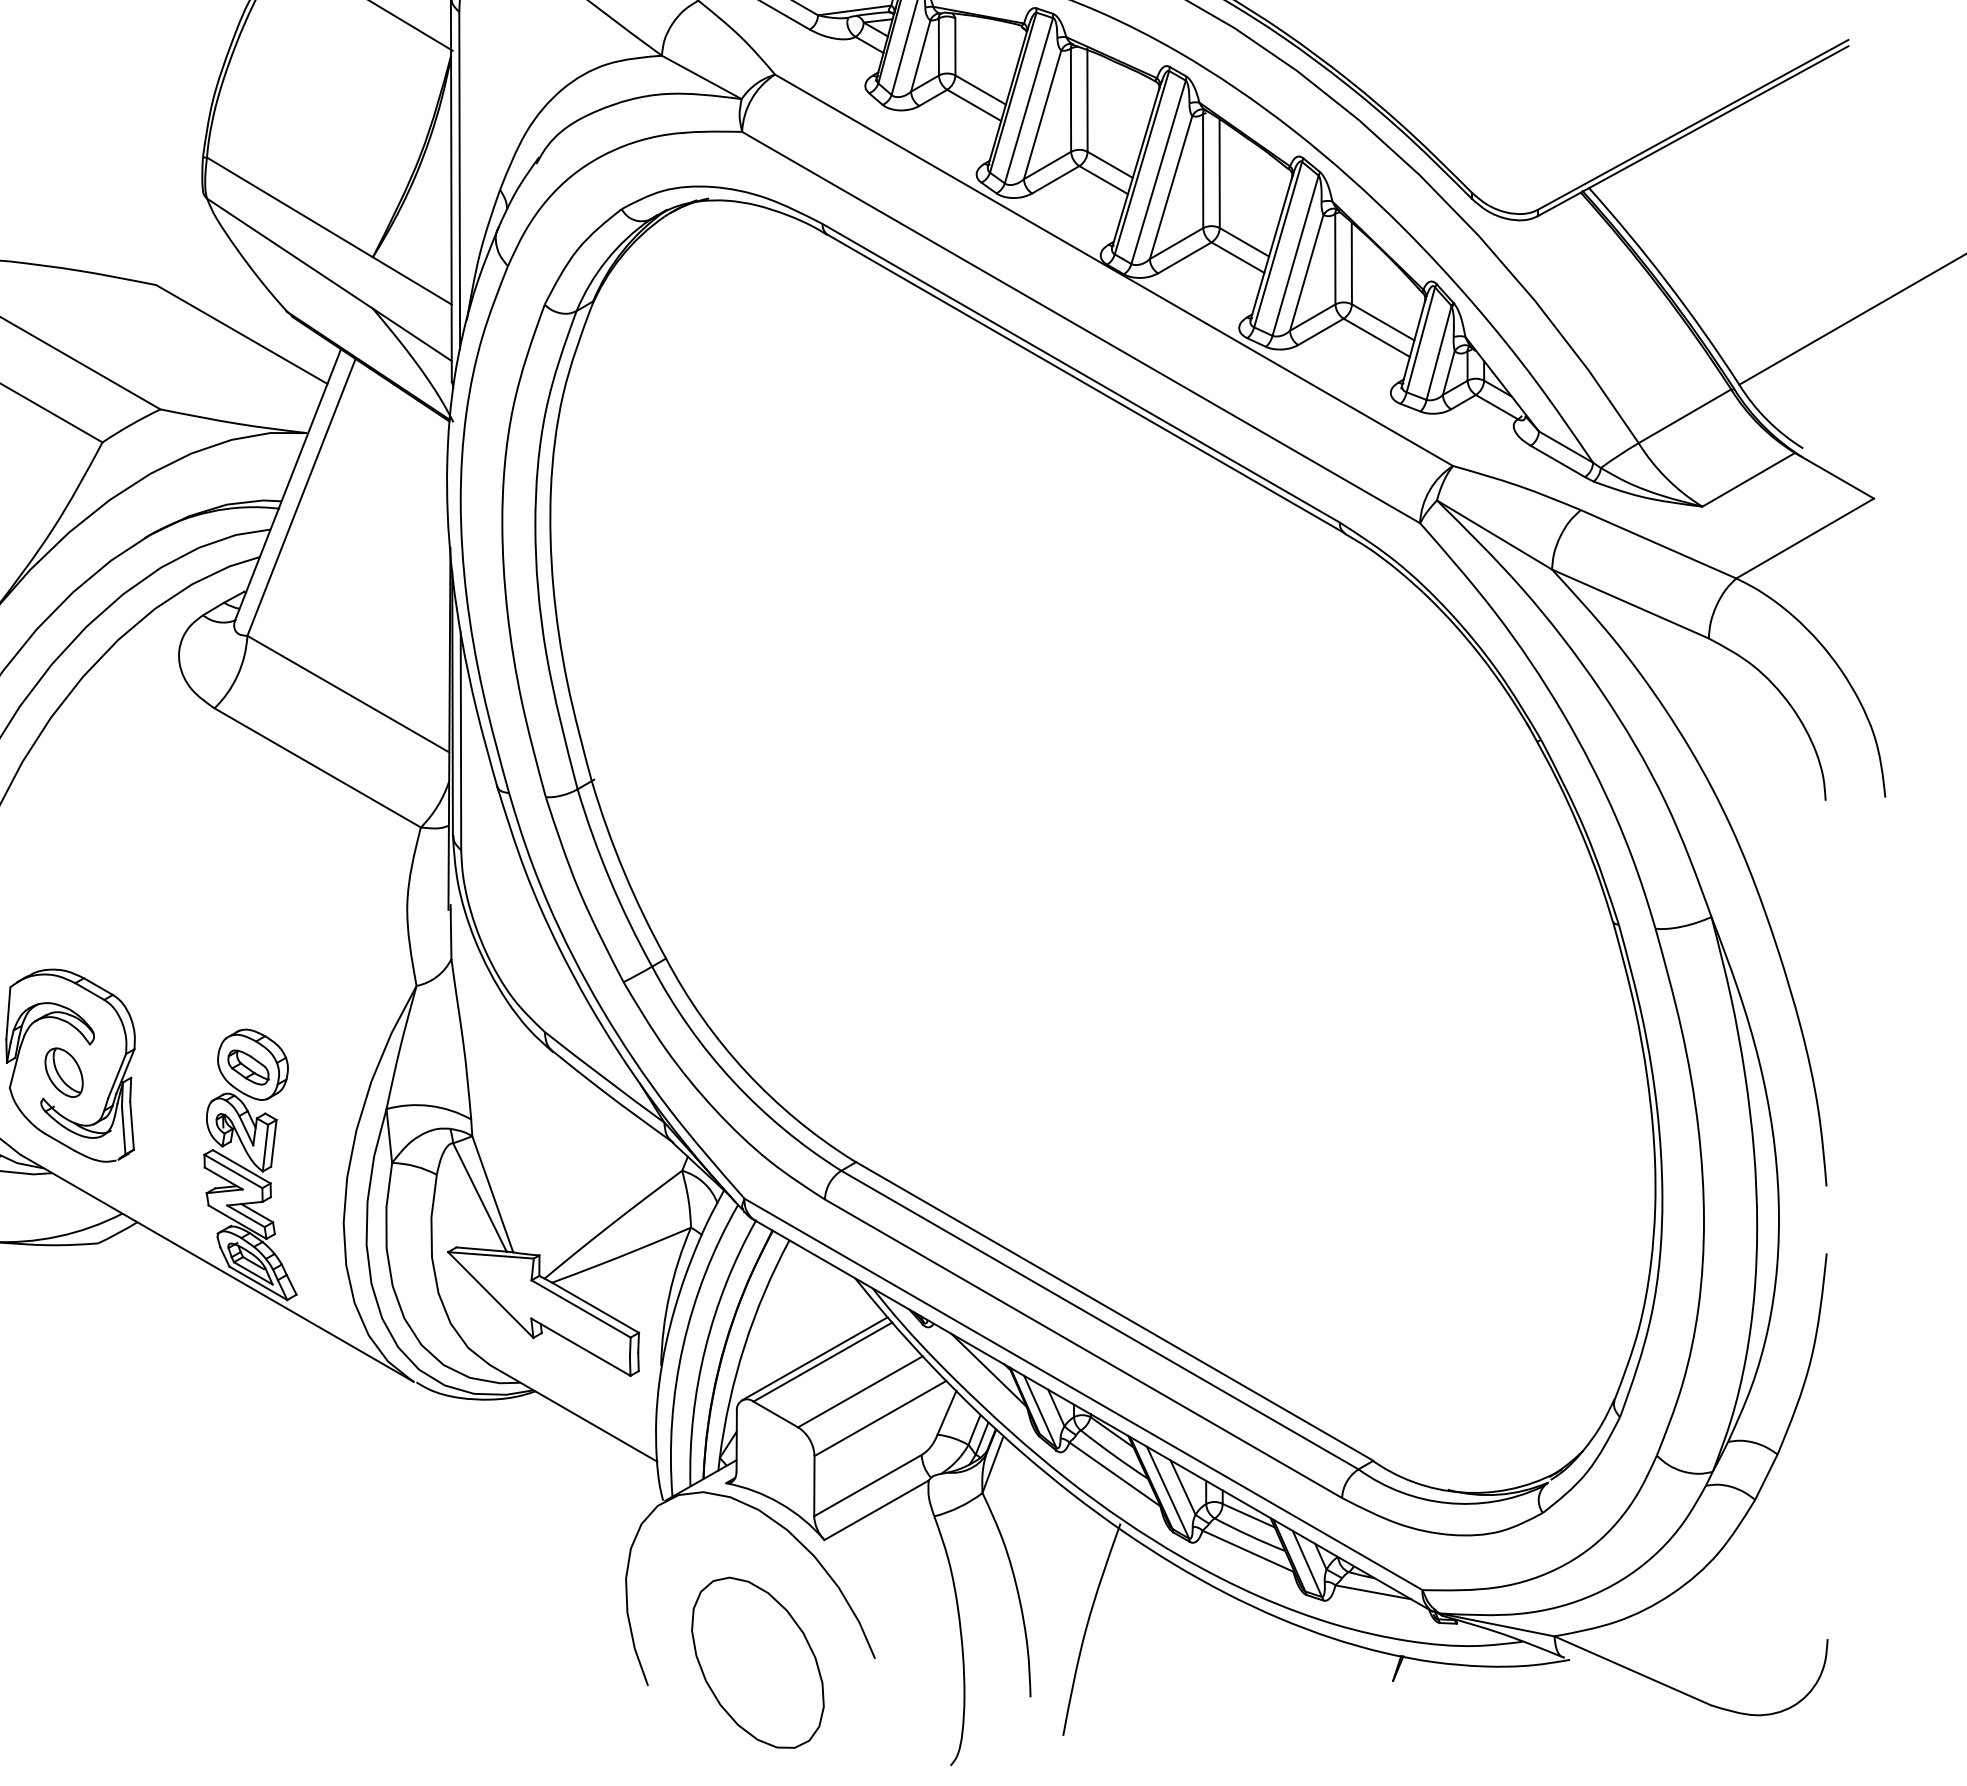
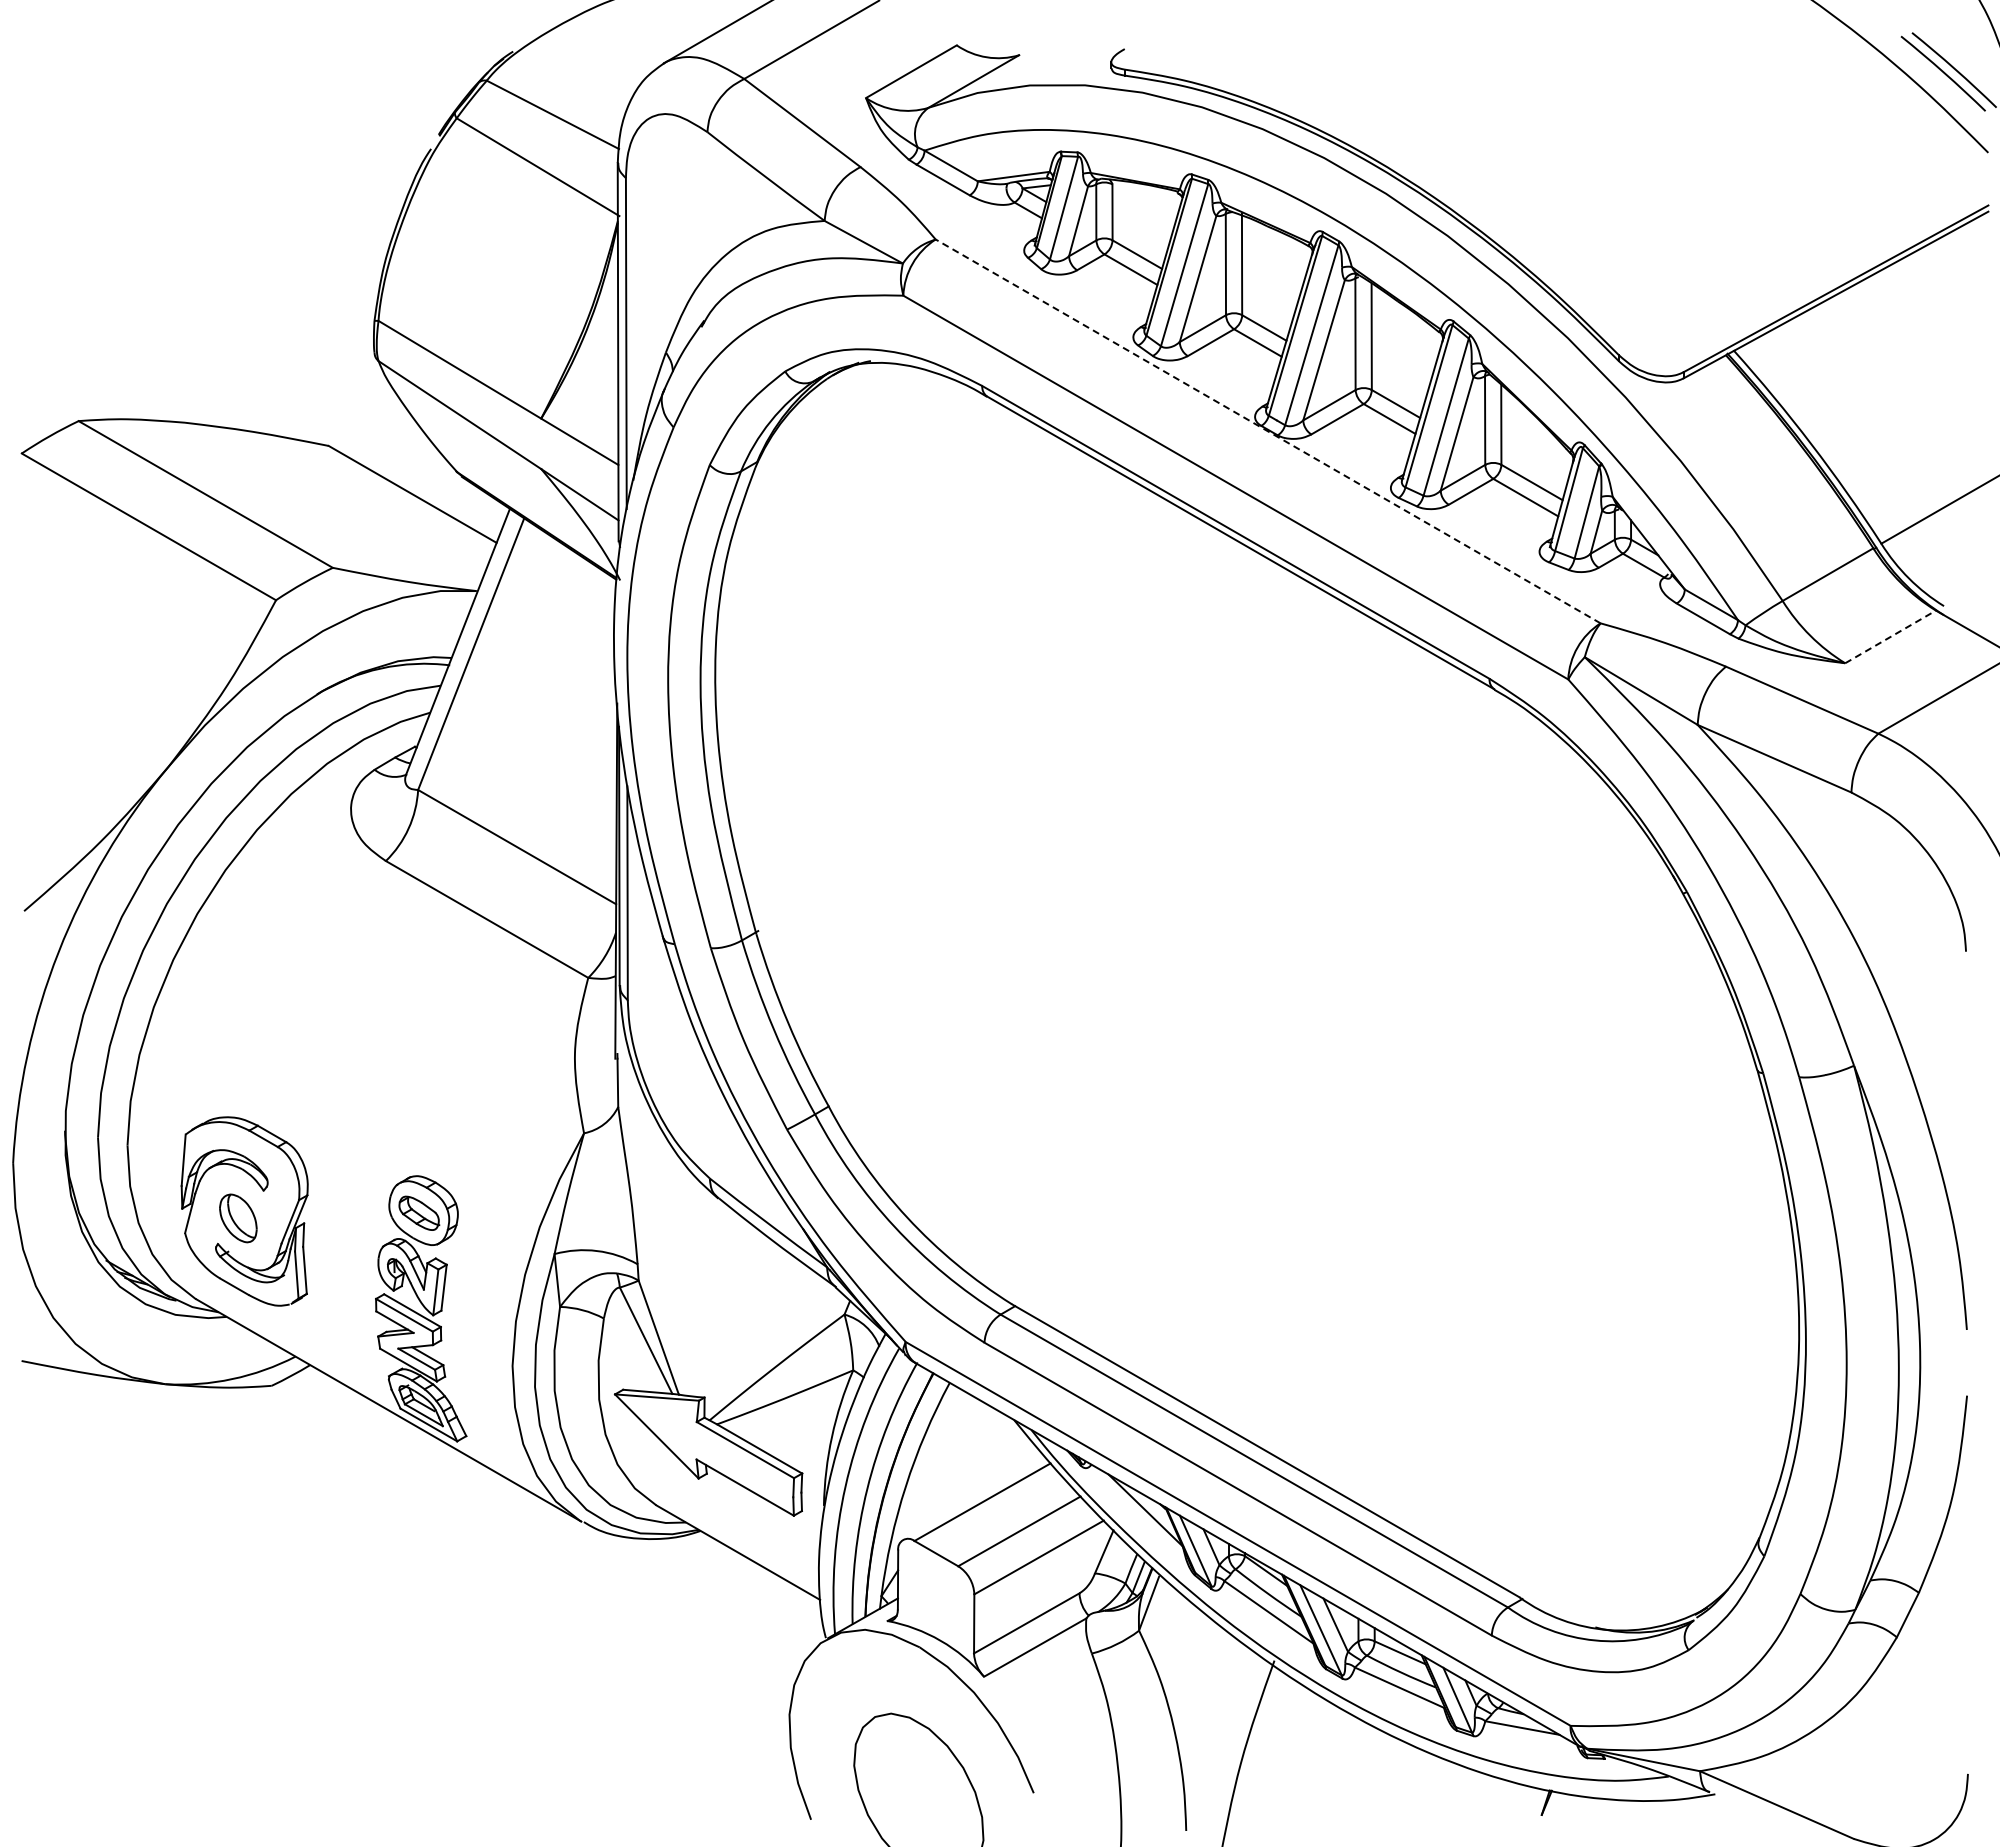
line: (1114, 270) -> (1268, 431), solid -> dashed
line: (1749, 479) -> (1891, 636), solid -> dashed
line: (814, 1358) -> (974, 1498), removed

